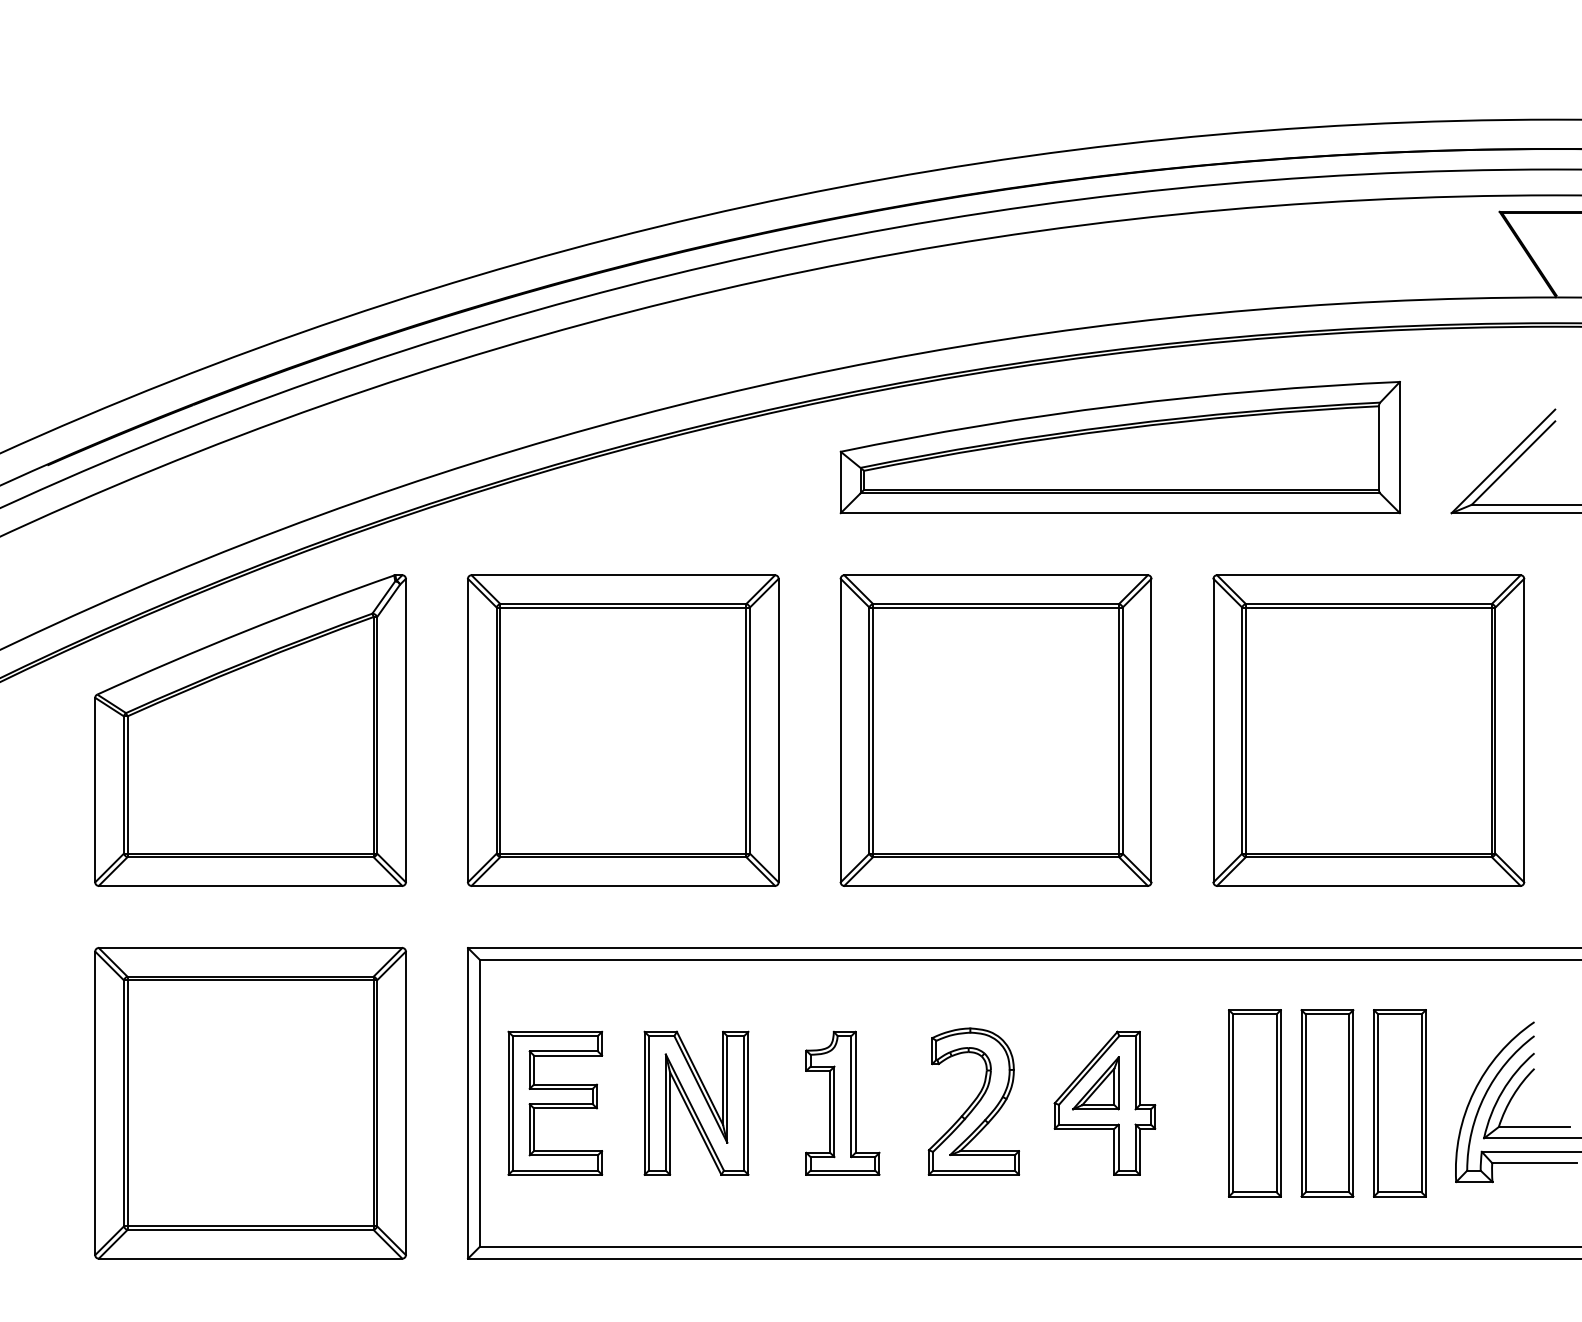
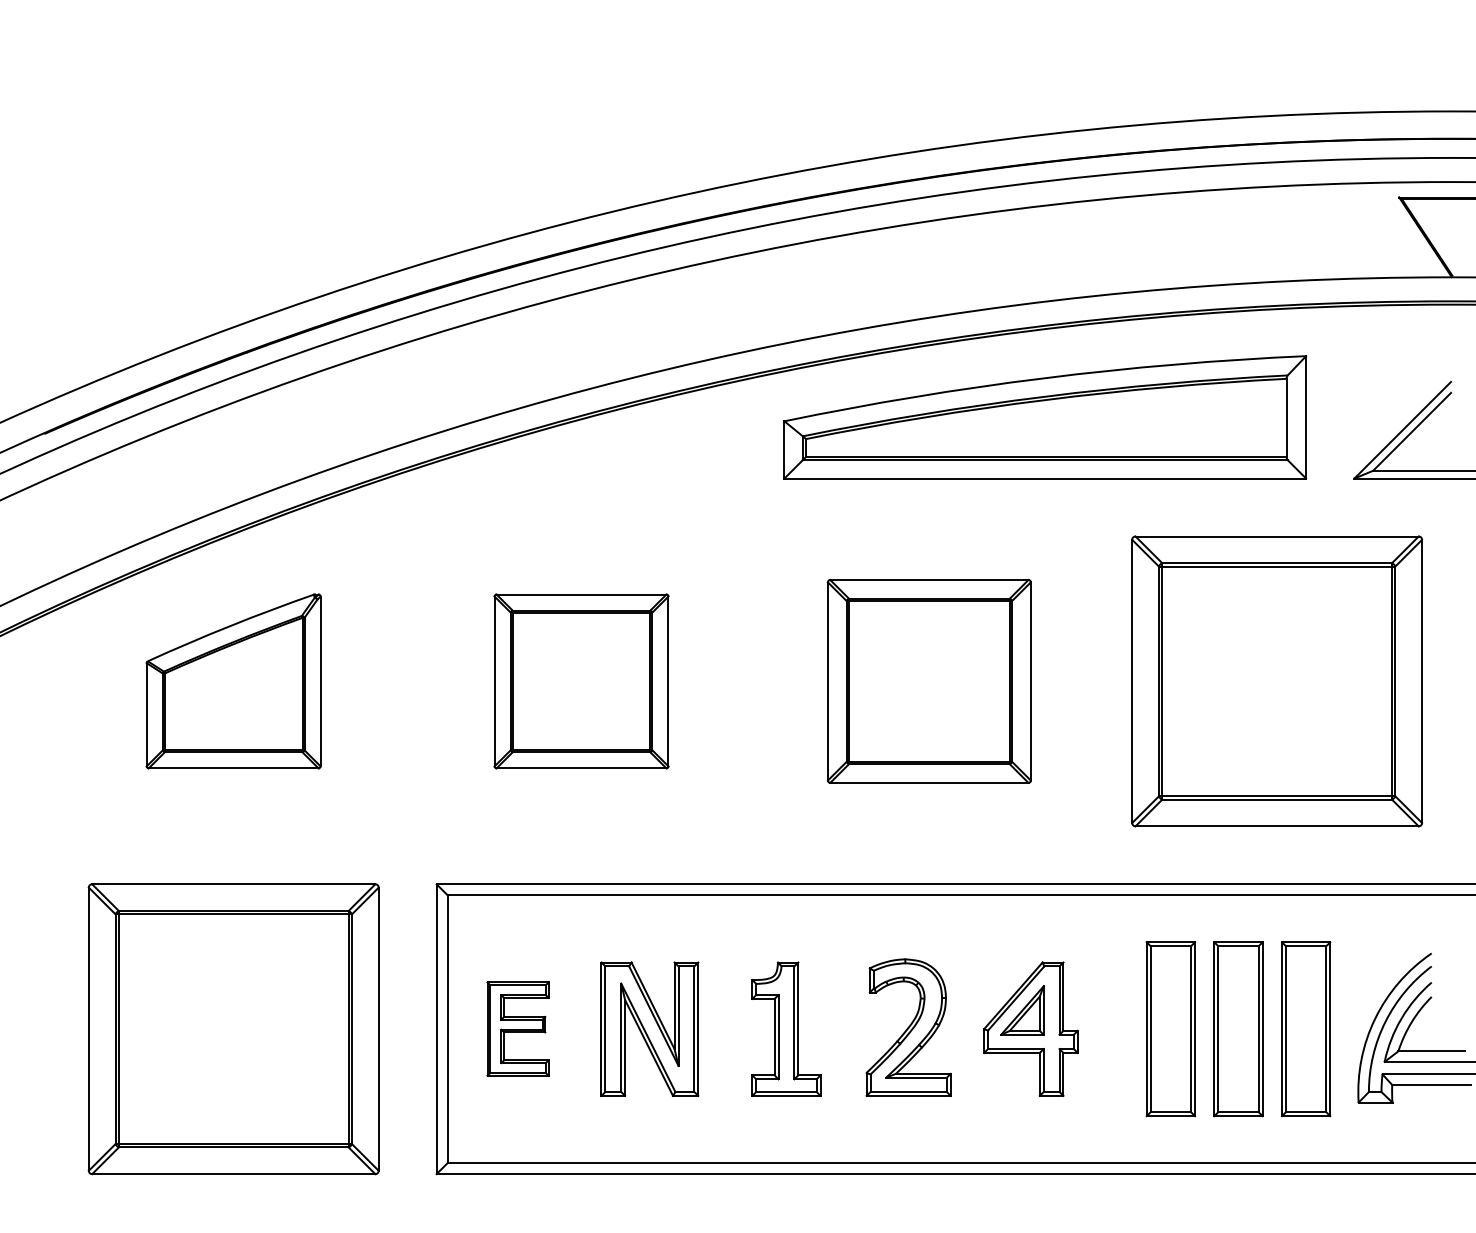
part: (250, 730) -> (233, 681), size x0.6
part: (623, 730) -> (581, 681), size x0.6
part: (996, 730) -> (929, 681), size x0.7
part: (554, 1102) -> (517, 1028), size x0.7

